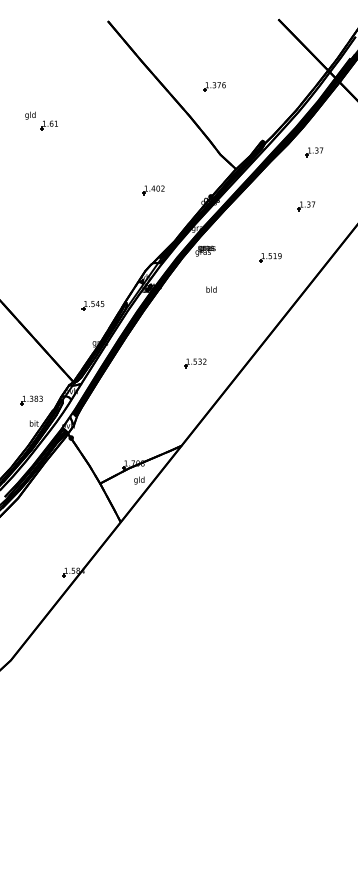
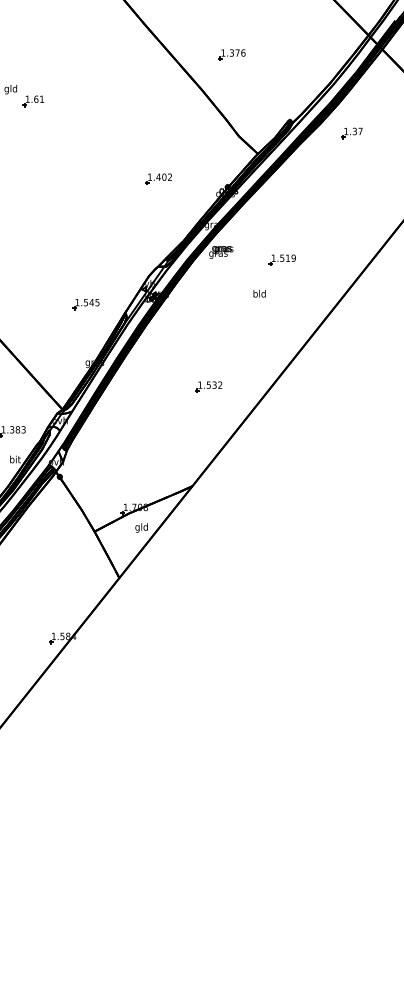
part: (306, 206) -> (342, 198), removed
part: (270, 257) -> (282, 259), moved
text: (211, 289) -> (259, 293), moved
part: (92, 305) -> (85, 304), moved

